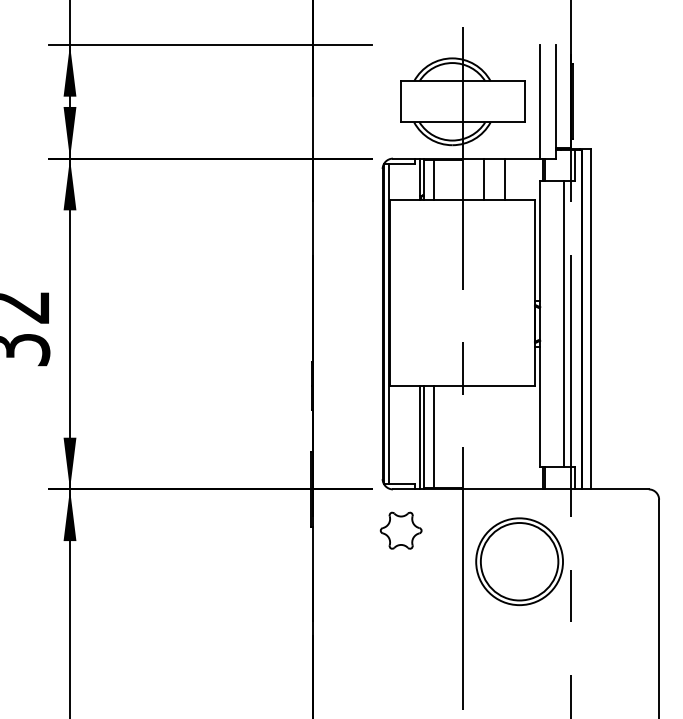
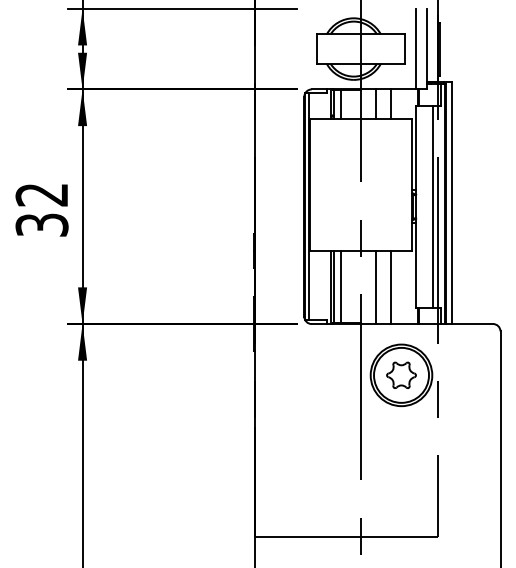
line: (484, 437) -> (376, 287), added
line: (505, 437) -> (391, 287), added
part: (401, 529) -> (401, 374), moved

